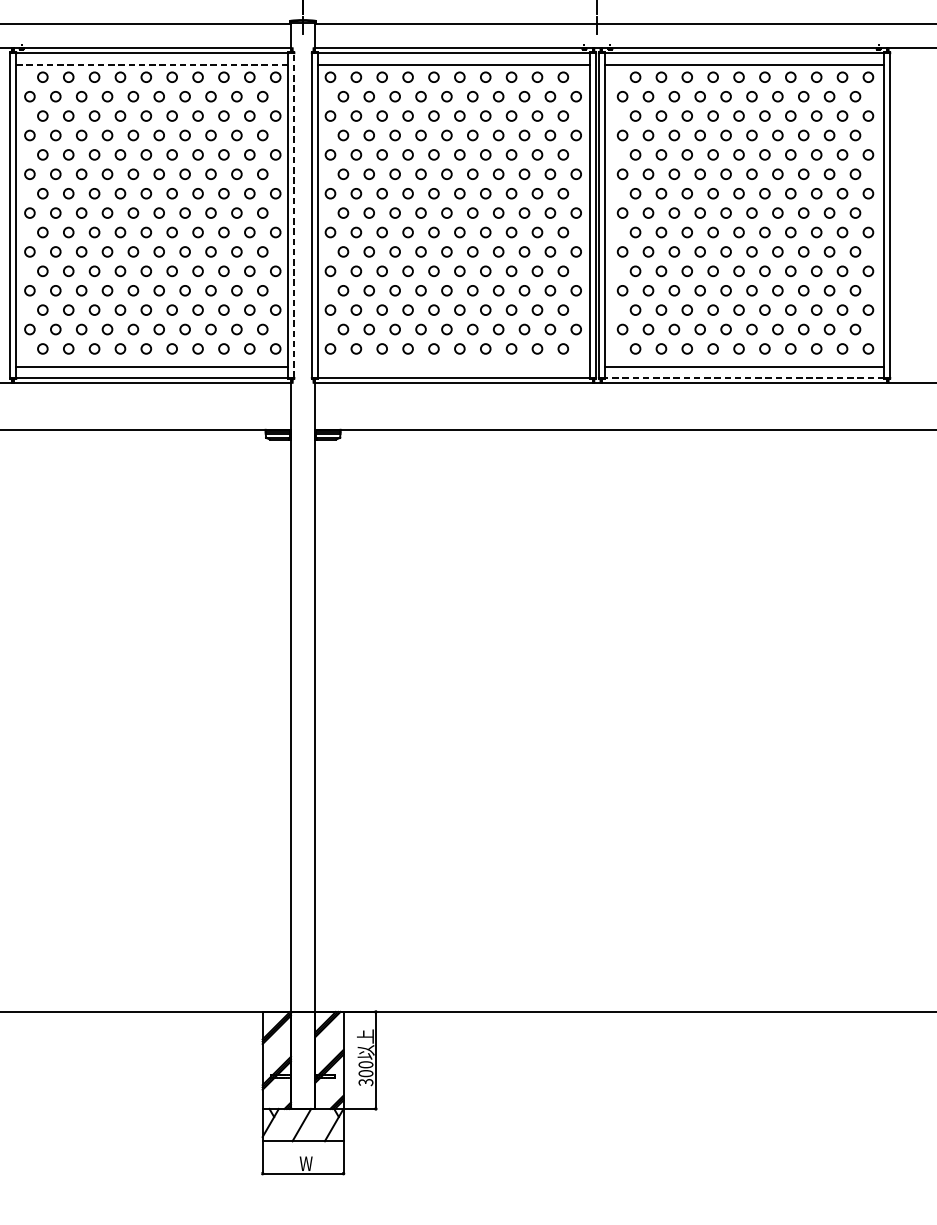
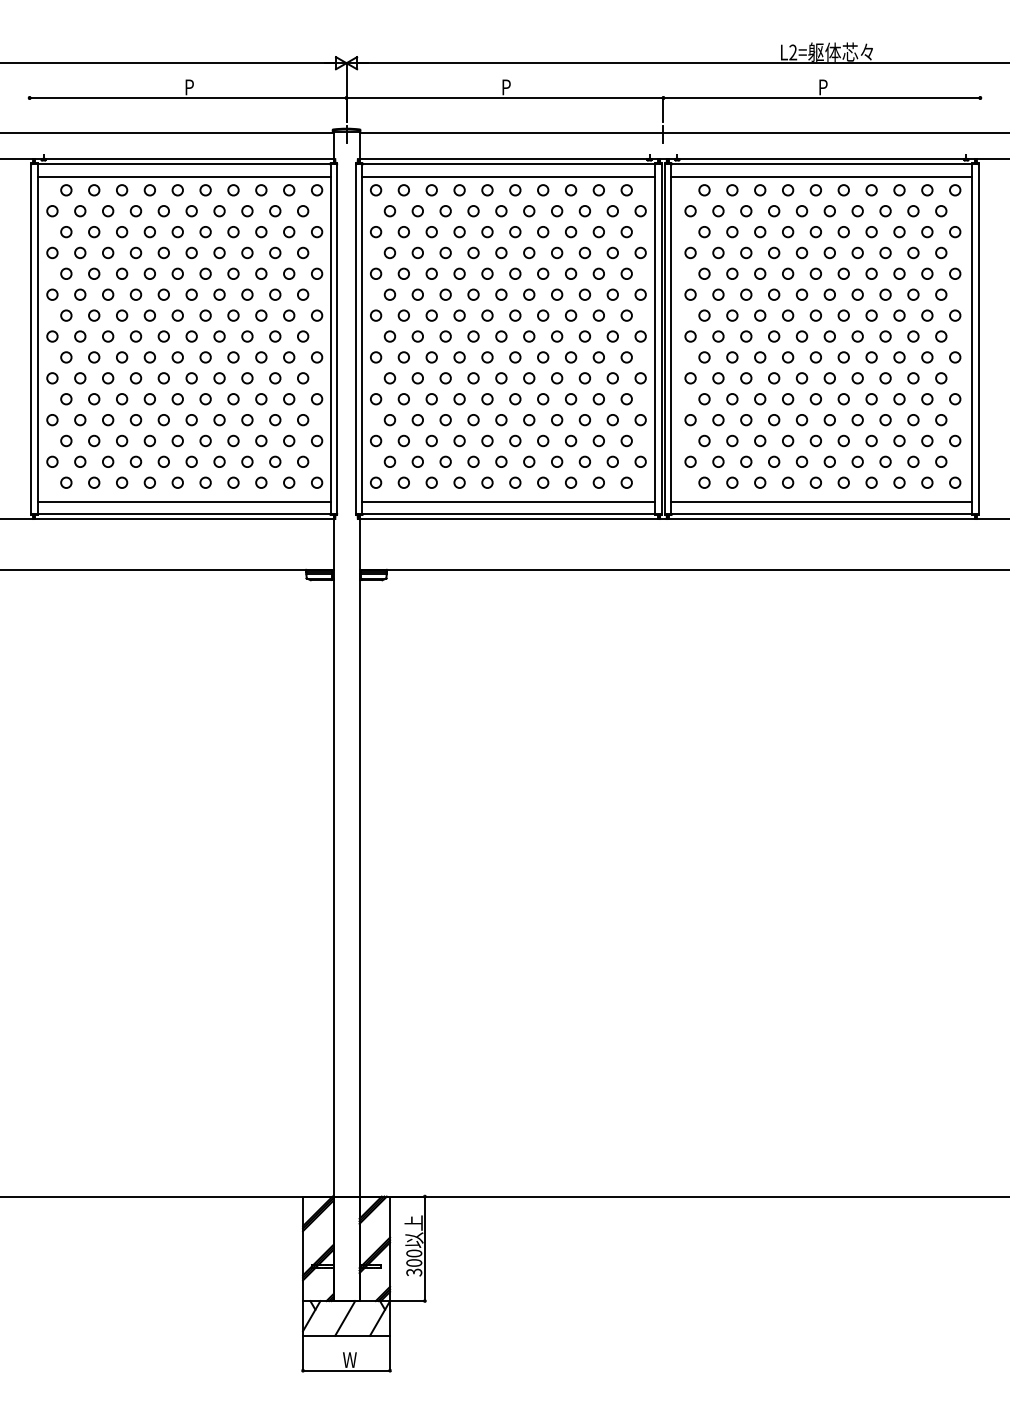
line: (152, 64) -> (184, 176), dashed -> solid
line: (293, 215) -> (336, 339), dashed -> solid
line: (453, 366) -> (508, 501), added
line: (744, 377) -> (821, 513), dashed -> solid

